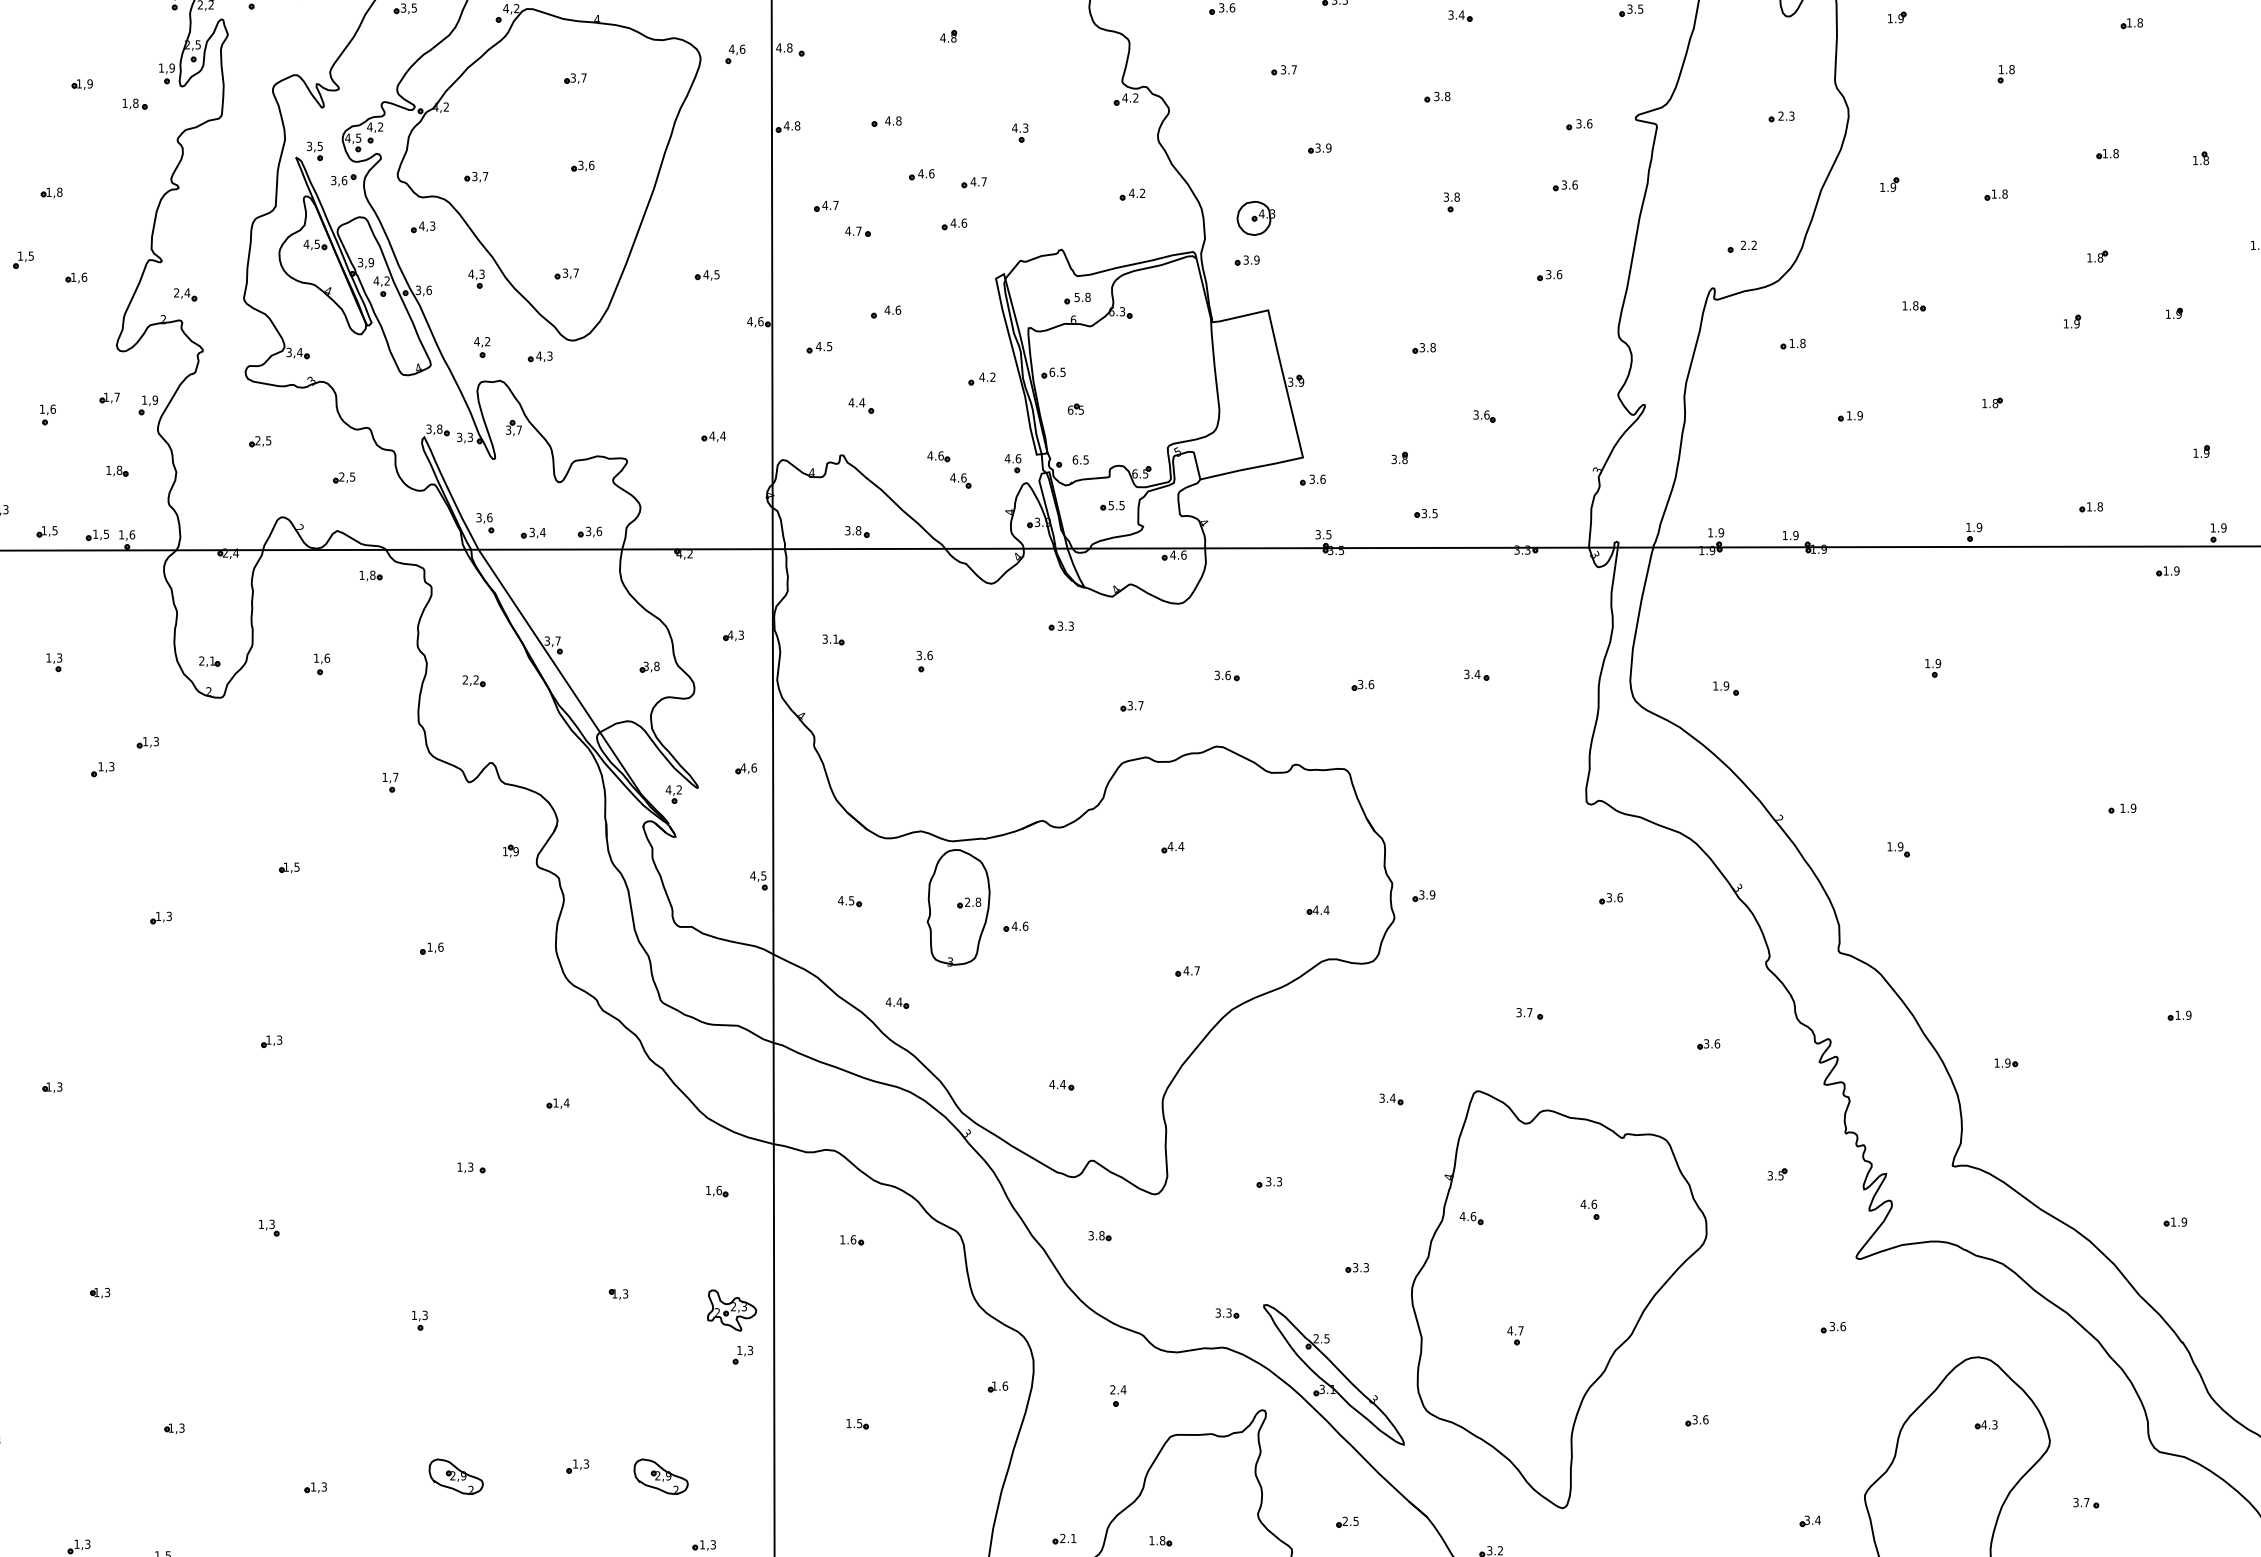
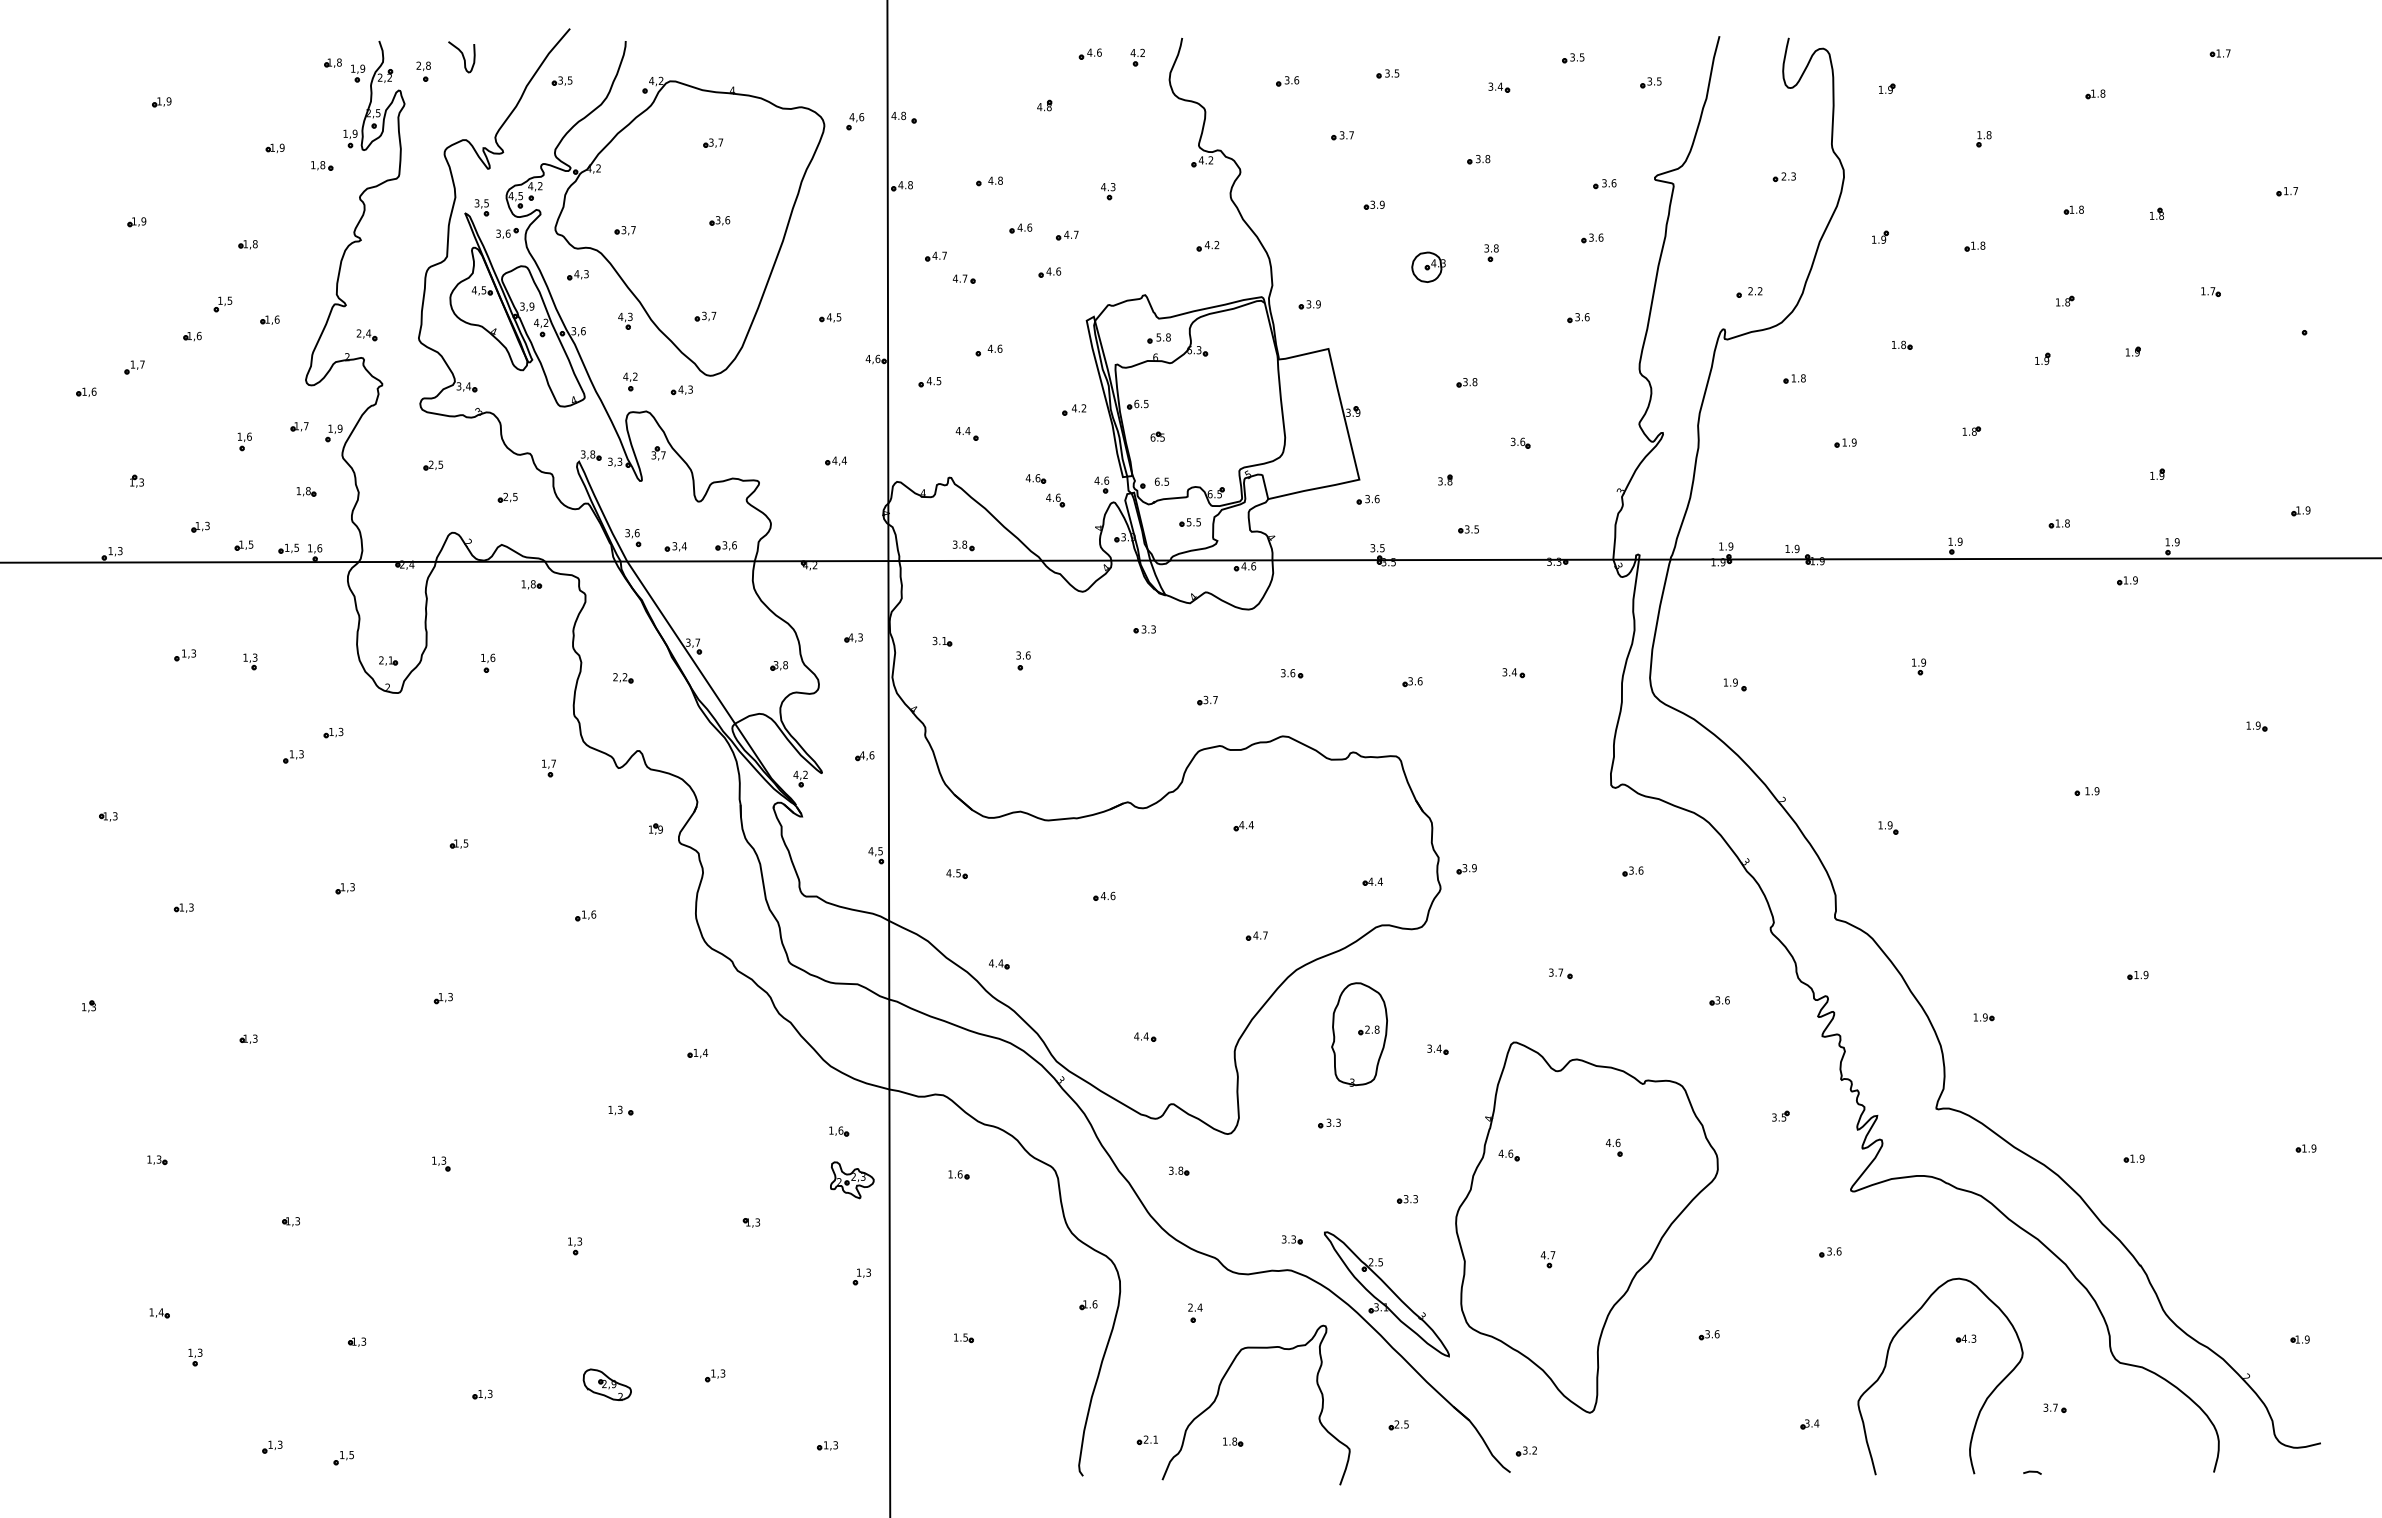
part: (1255, 217) -> (1428, 266), moved
part: (958, 907) -> (1359, 1034), moved
part: (732, 1310) -> (852, 1180), moved
part: (660, 1476) -> (788, 1384), removed

